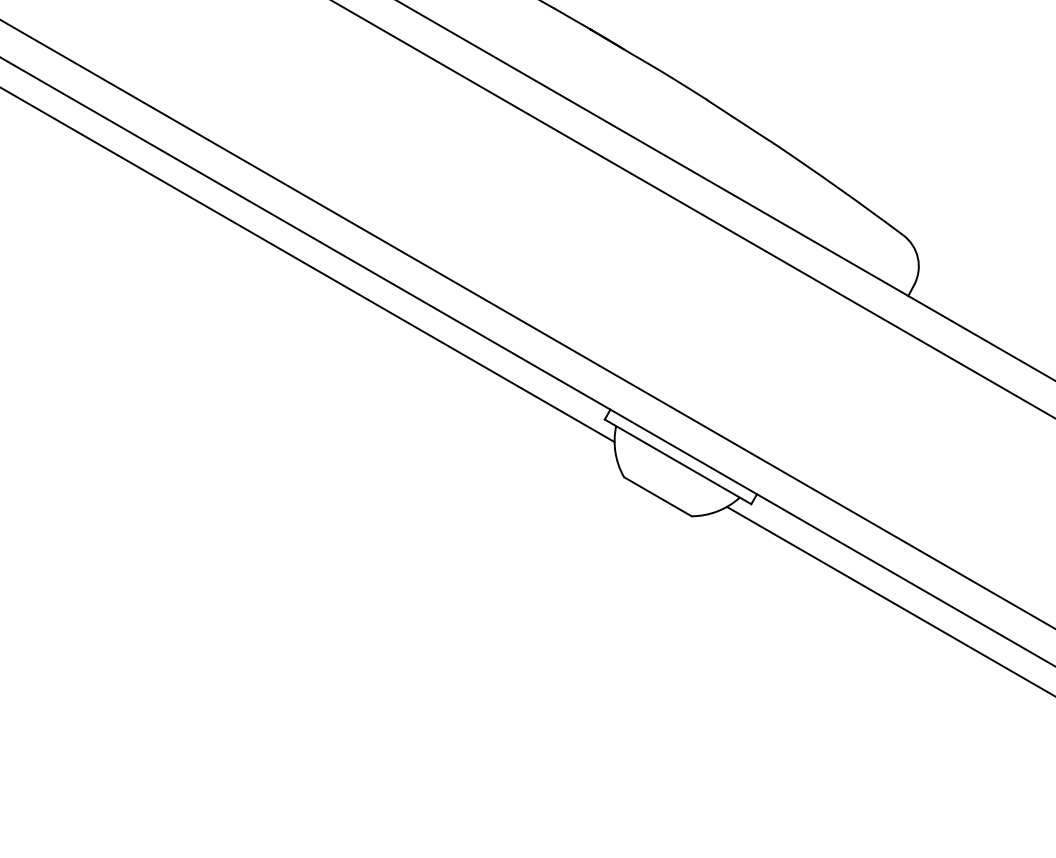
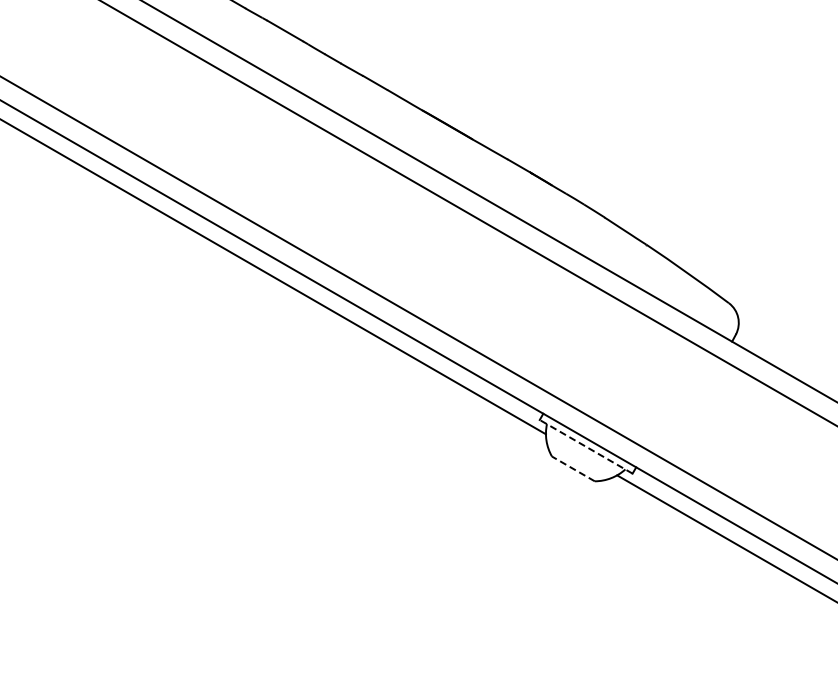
line: (678, 461) -> (586, 446), solid -> dashed
line: (658, 496) -> (573, 468), solid -> dashed

